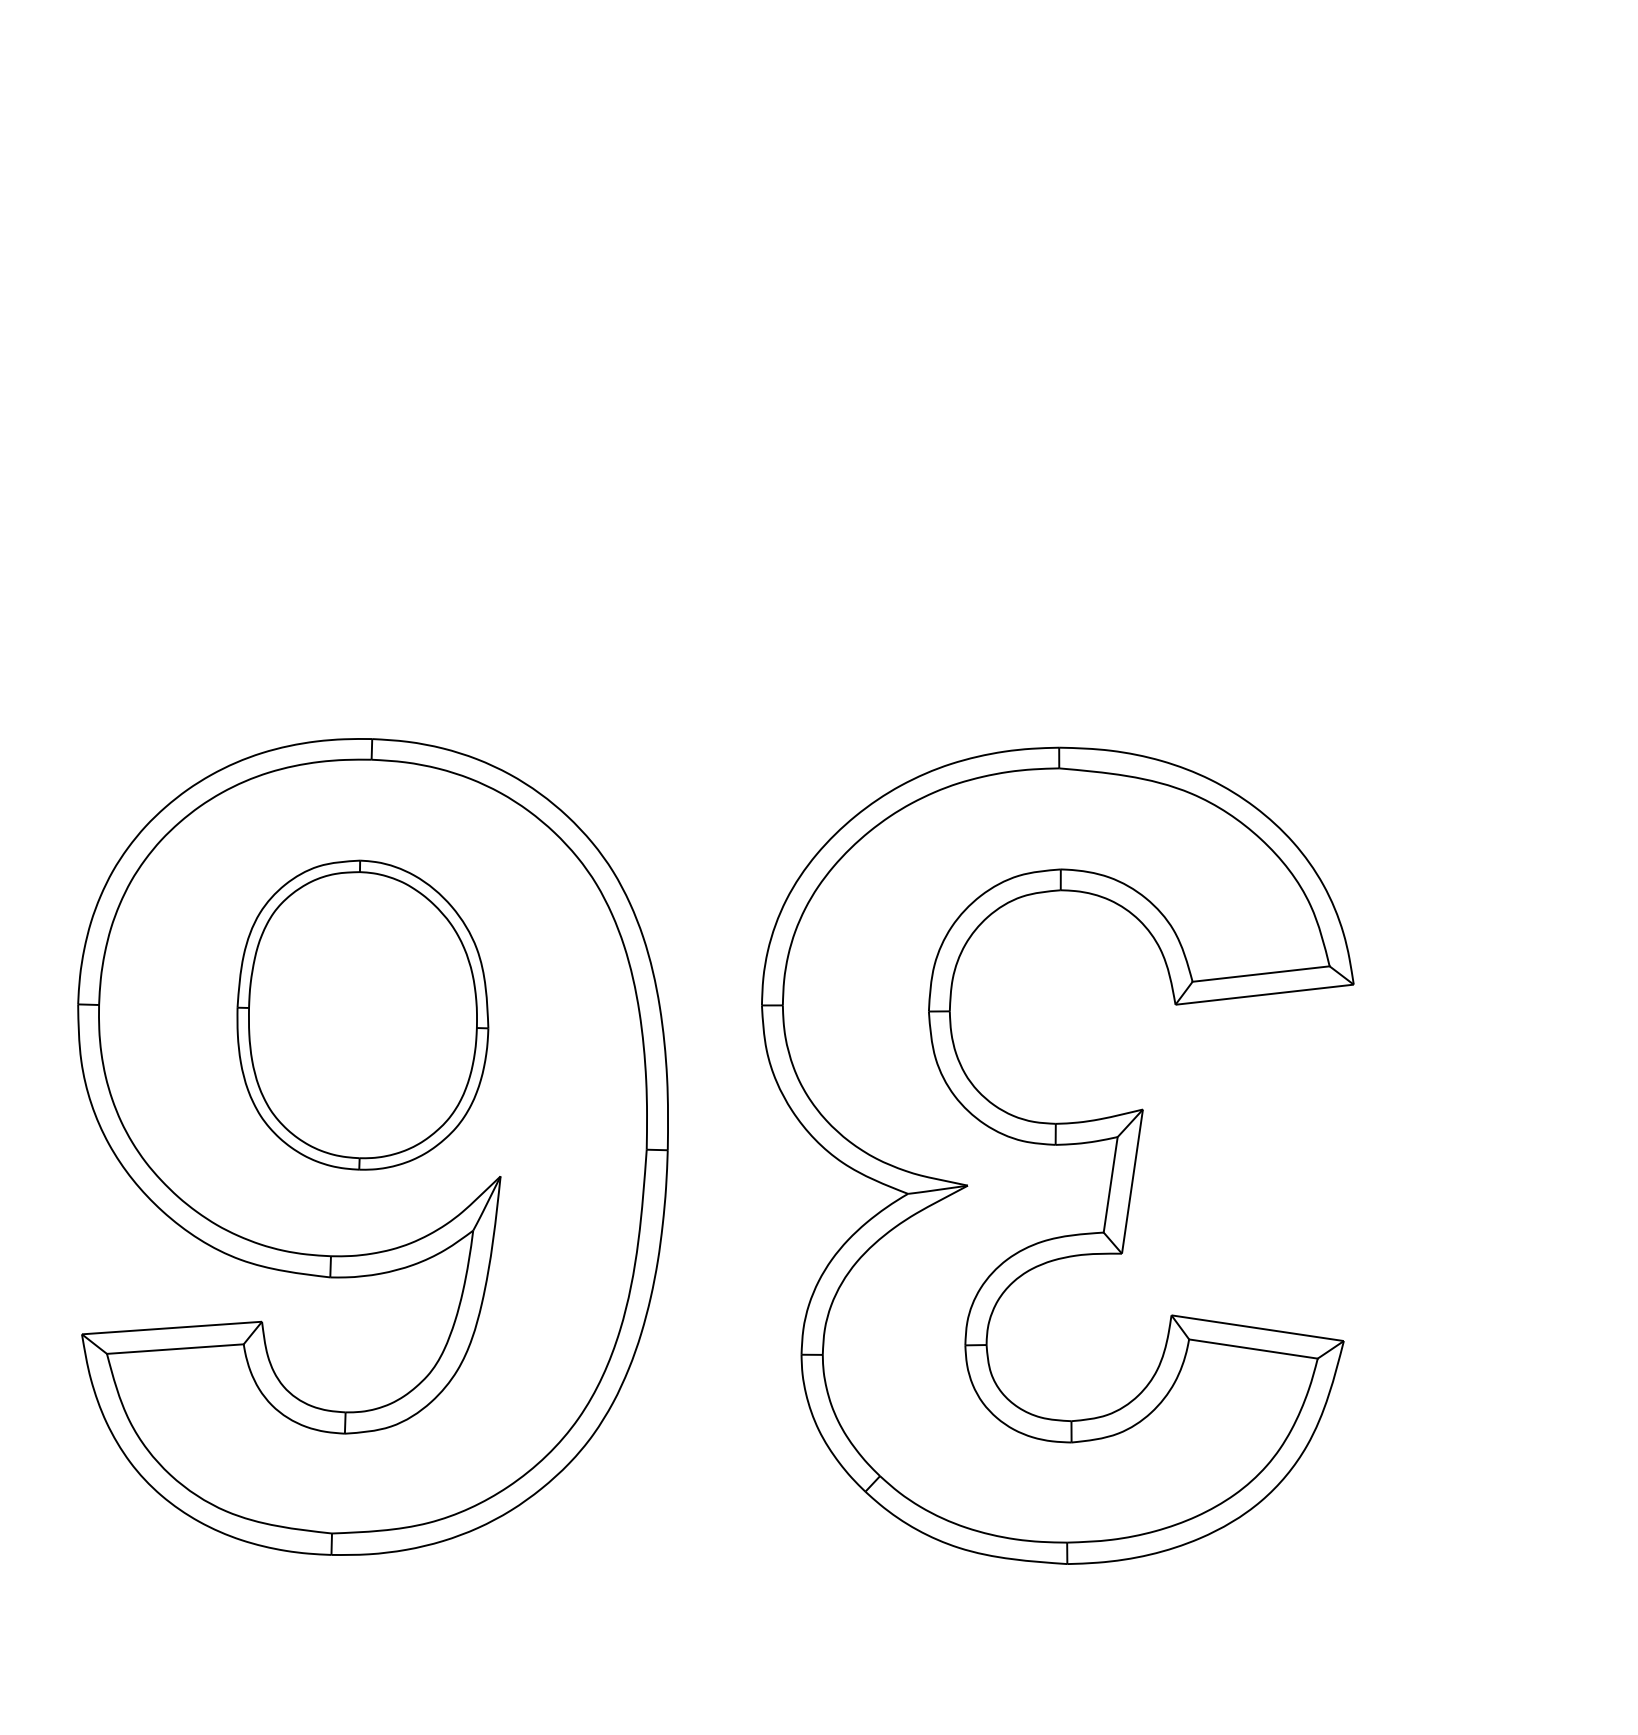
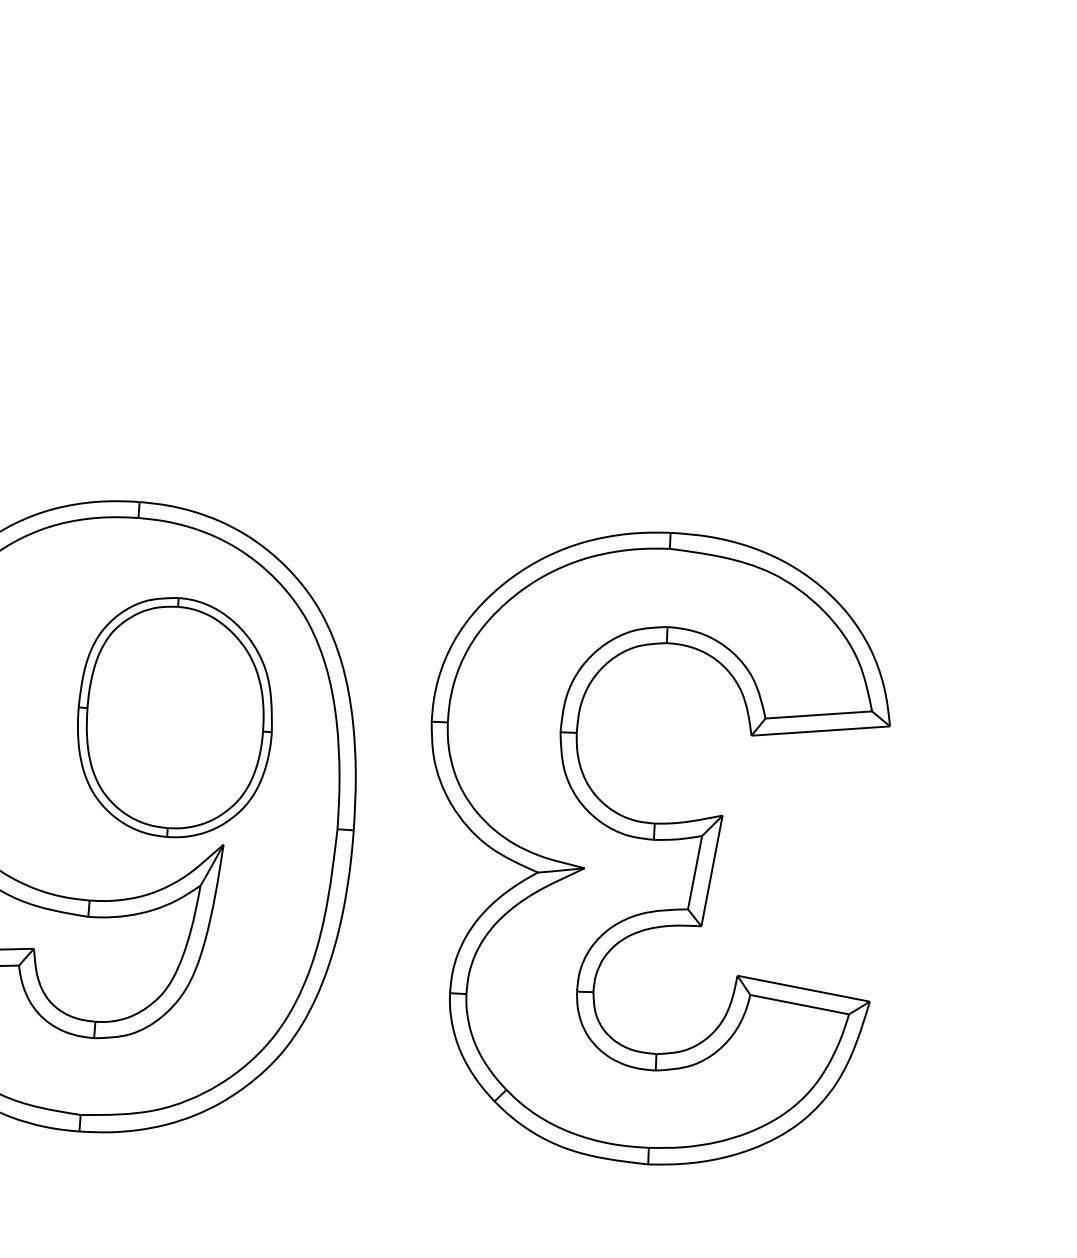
part: (362, 1014) -> (175, 717), moved

